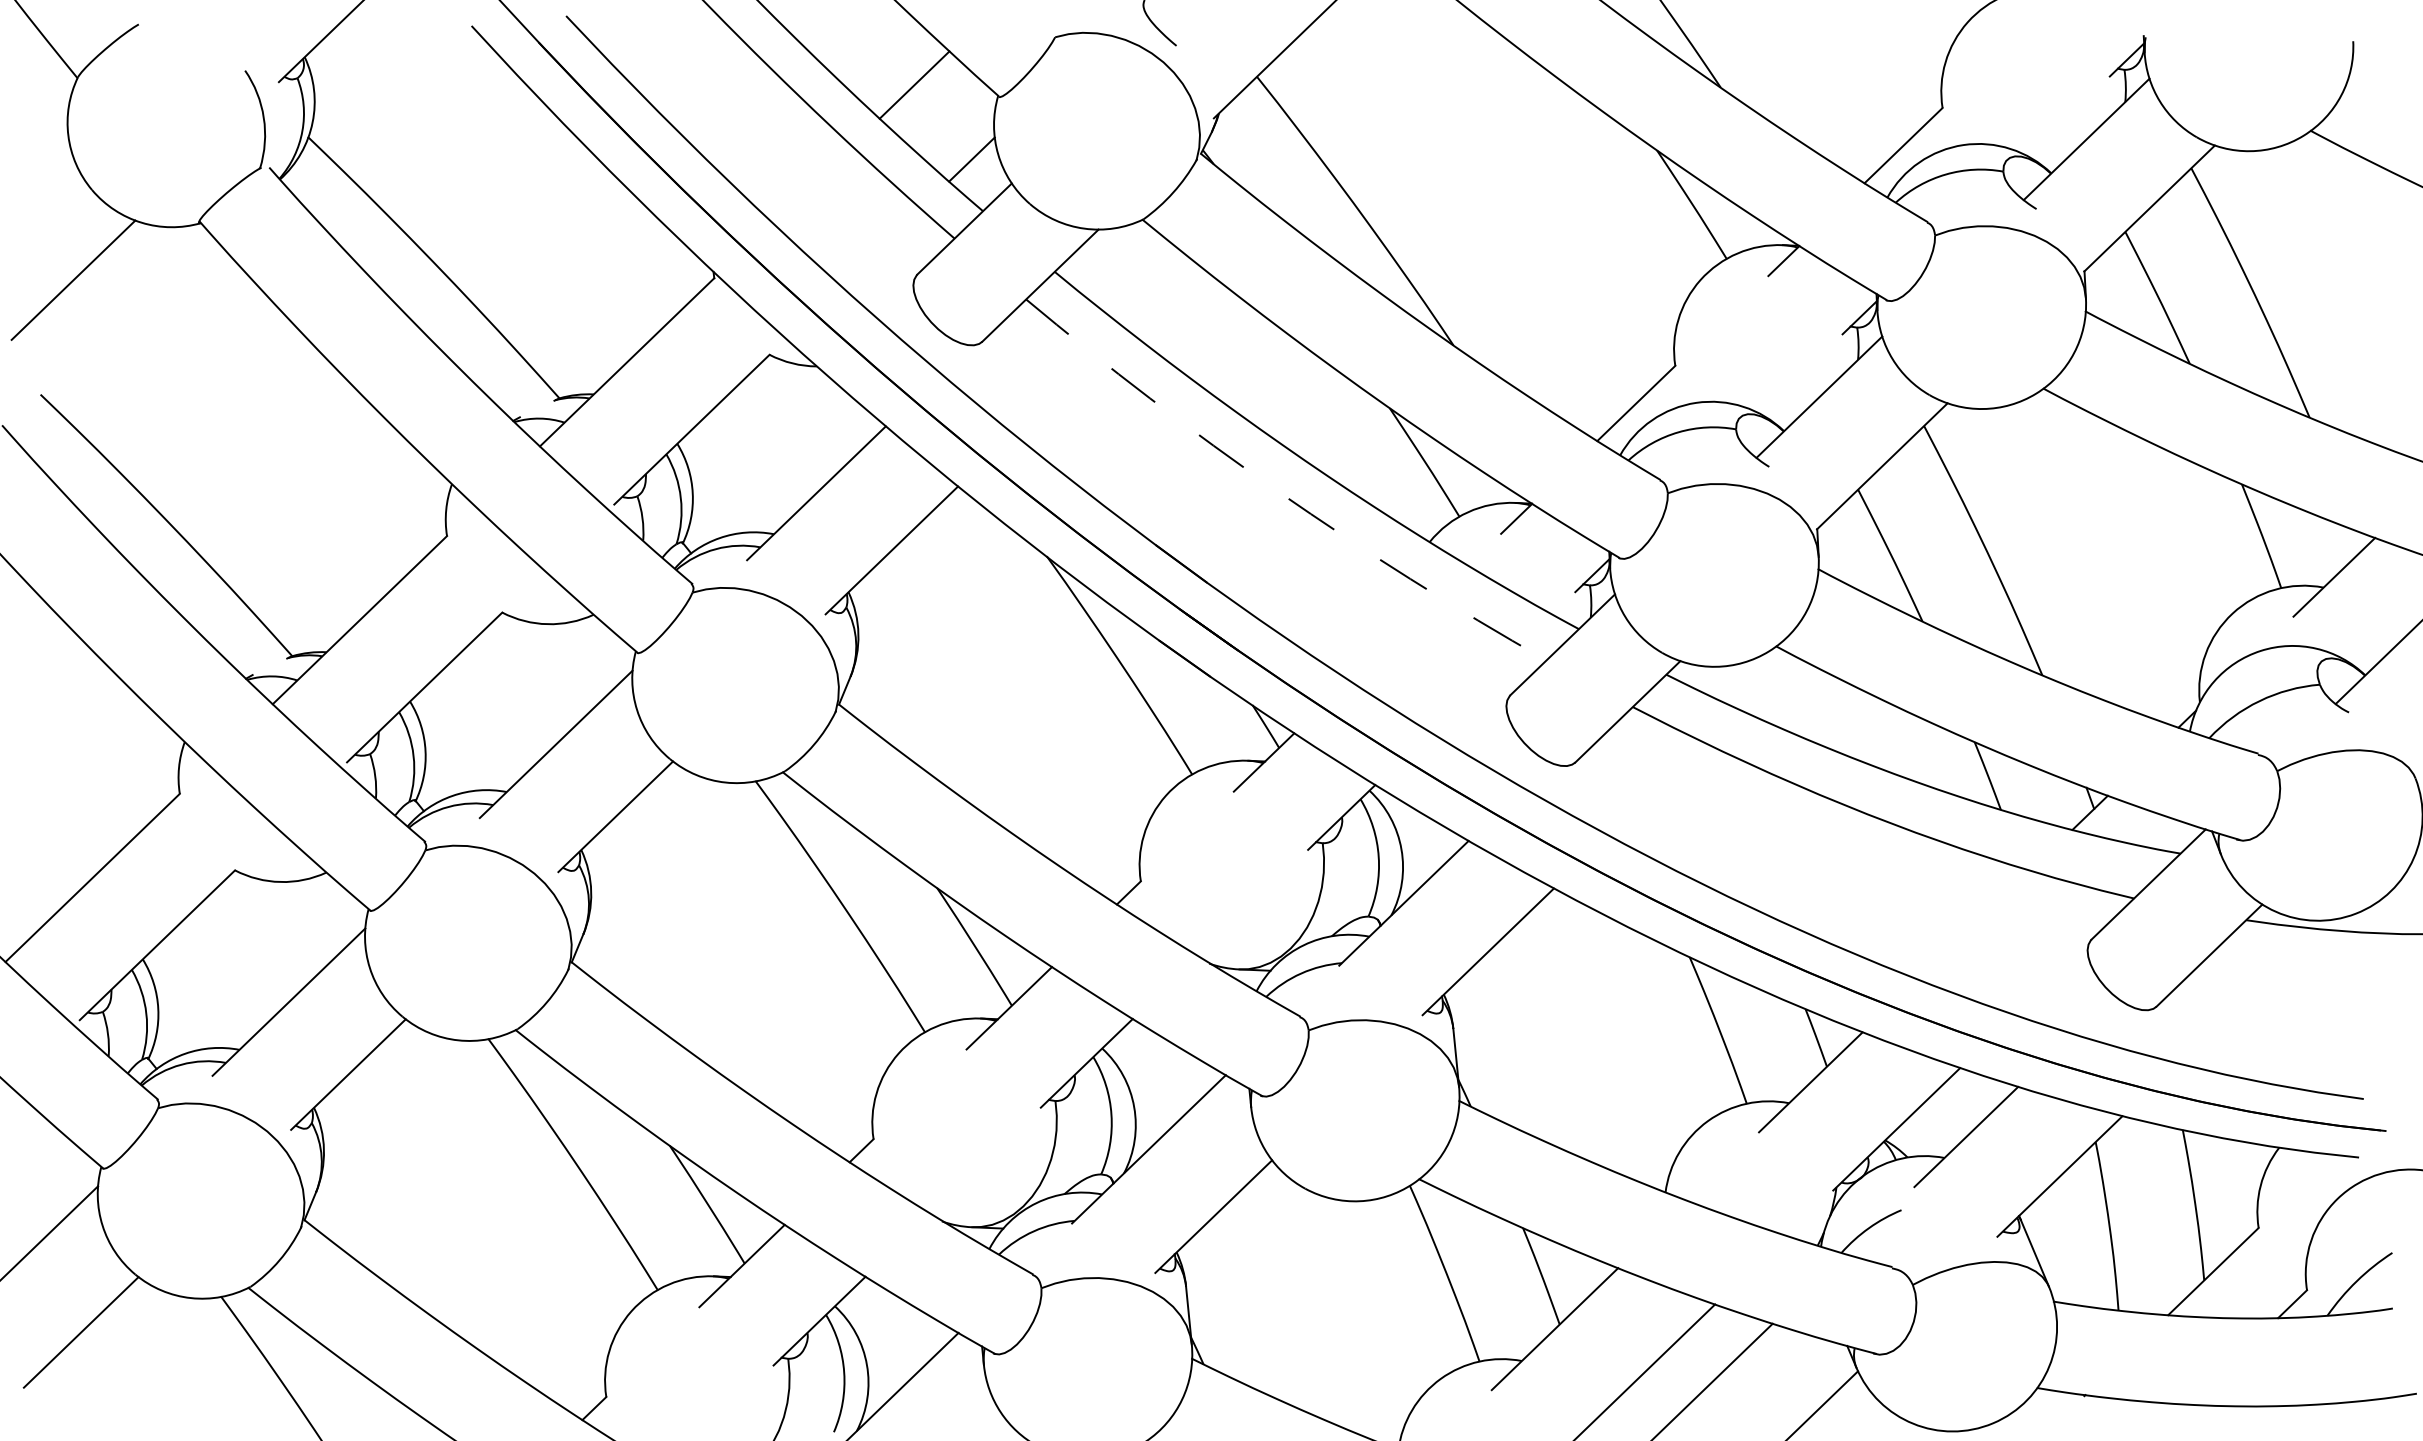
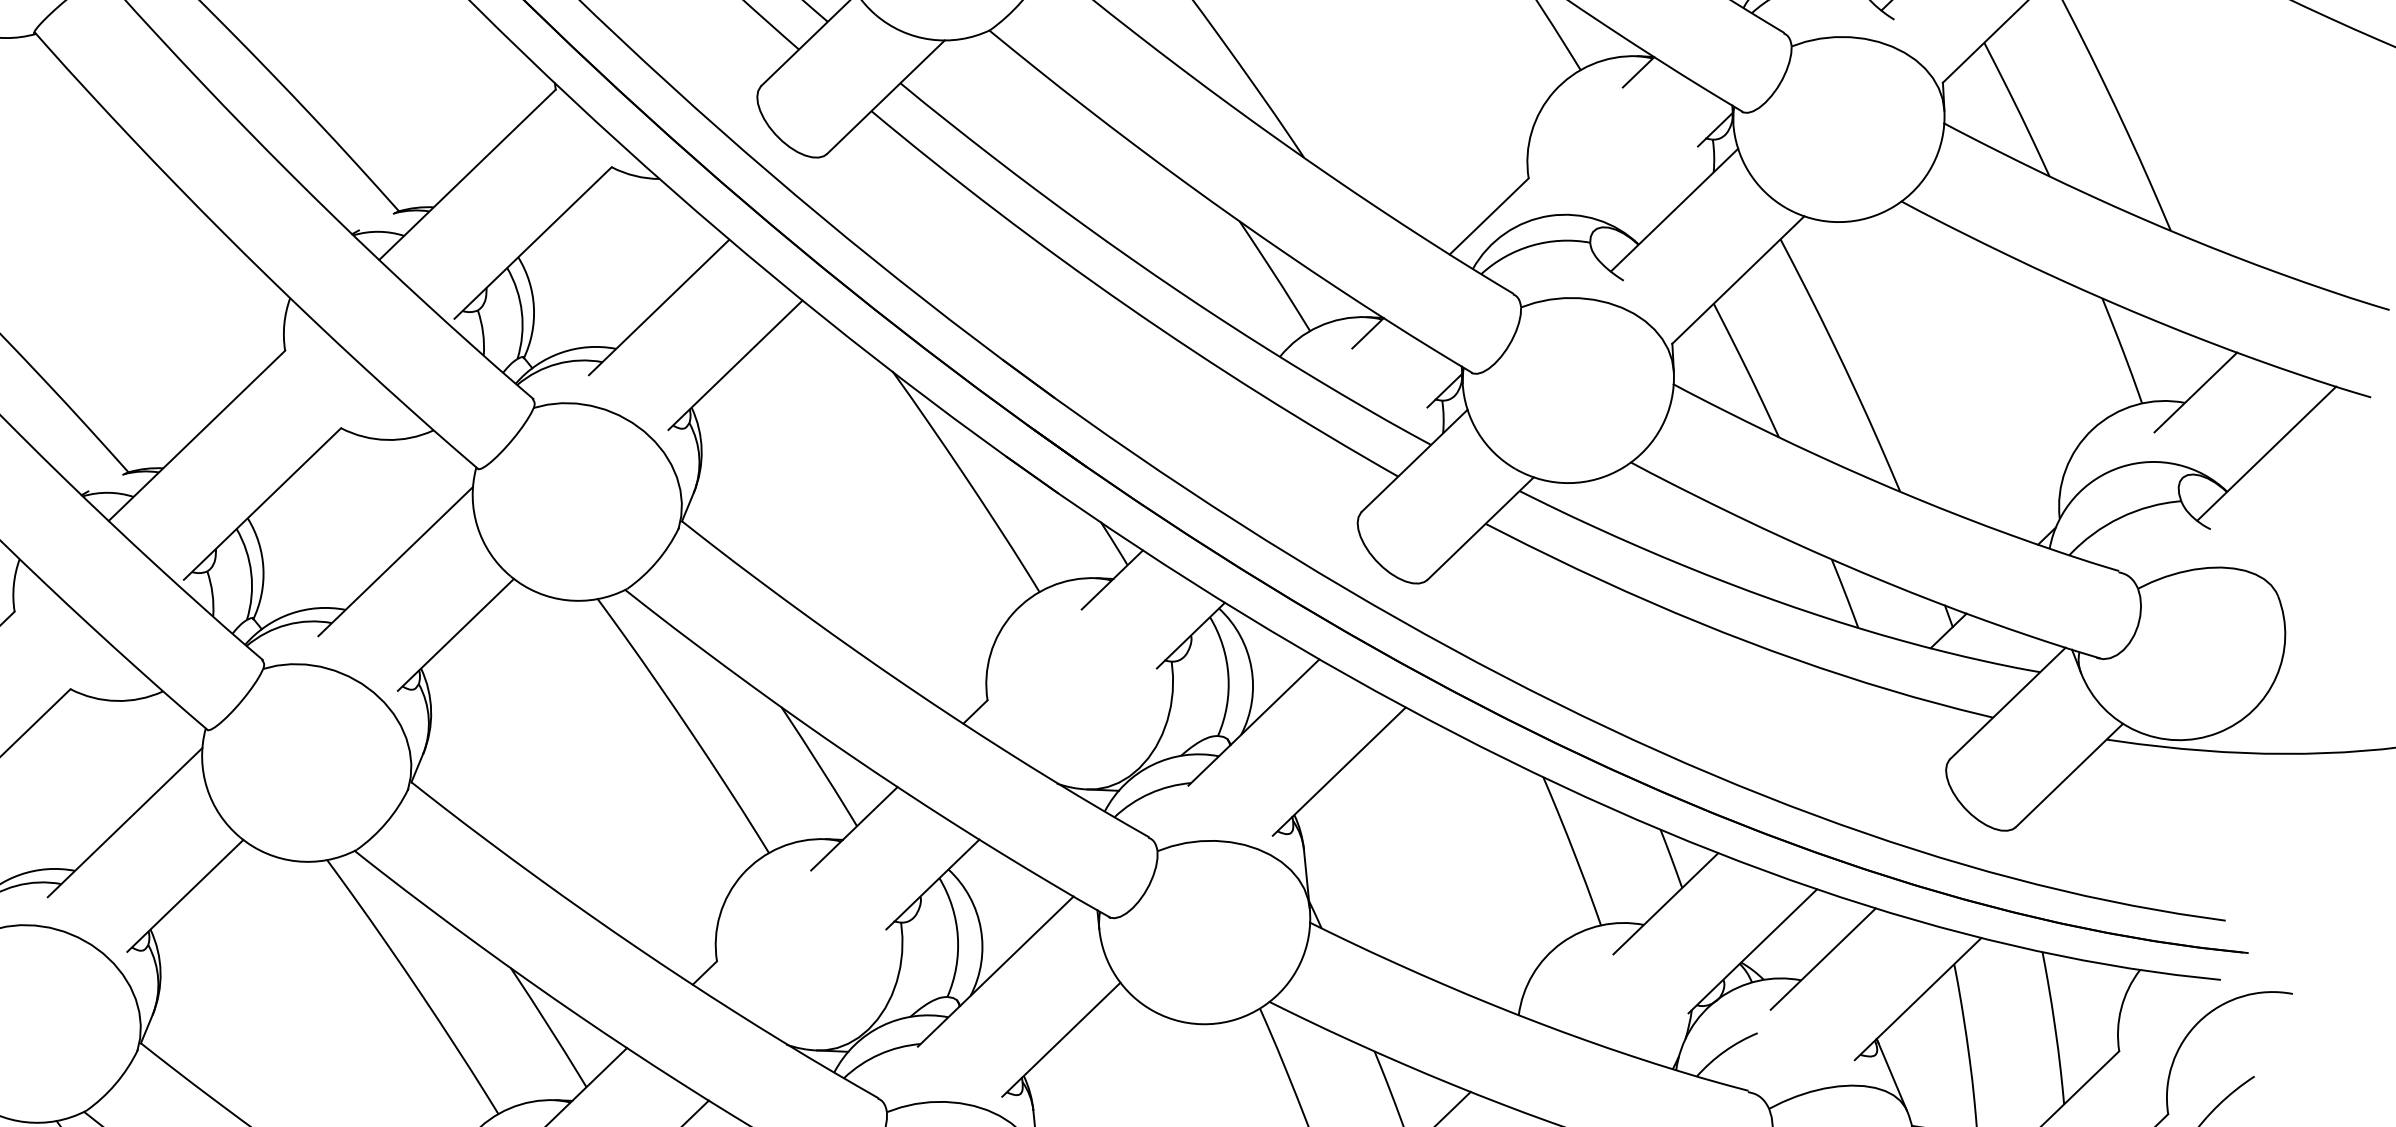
arc: (1278, 491) -> (1126, 305), dashed -> solid

